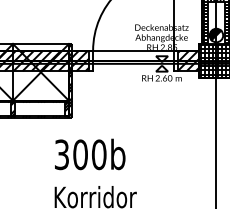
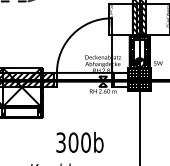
hatch: (189, 60) -> (121, 79), removed
text: (89, 154) -> (79, 142), moved

